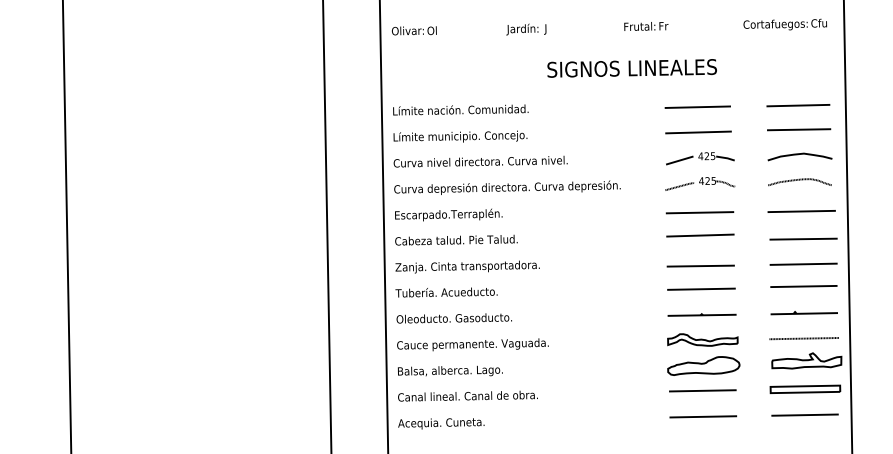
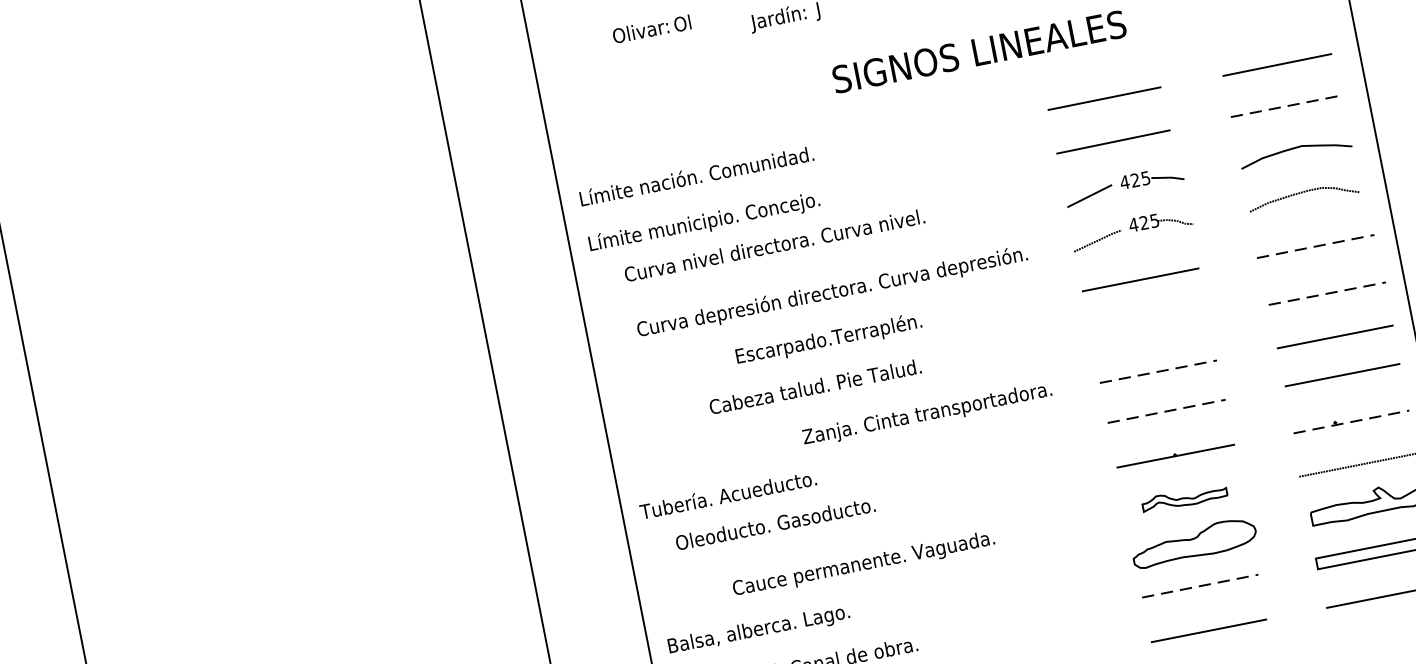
text: (414, 30) -> (652, 28), moved
line: (799, 129) -> (1286, 105), solid -> dashed
text: (480, 161) -> (774, 245), moved
text: (507, 187) -> (832, 291), moved
line: (802, 211) -> (1317, 246), solid -> dashed
text: (448, 214) -> (828, 338), moved
line: (700, 235) -> (1148, 319), removed
text: (456, 239) -> (815, 385), moved
line: (804, 239) -> (1329, 293), solid -> dashed
text: (467, 266) -> (926, 413), moved
line: (701, 266) -> (1159, 372), solid -> dashed
line: (701, 289) -> (1166, 411), solid -> dashed
line: (804, 313) -> (1351, 421), solid -> dashed
text: (453, 318) -> (774, 524), moved
part: (702, 339) -> (1183, 497), size x0.7
text: (472, 344) -> (862, 563), moved
line: (702, 390) -> (1199, 585), solid -> dashed

